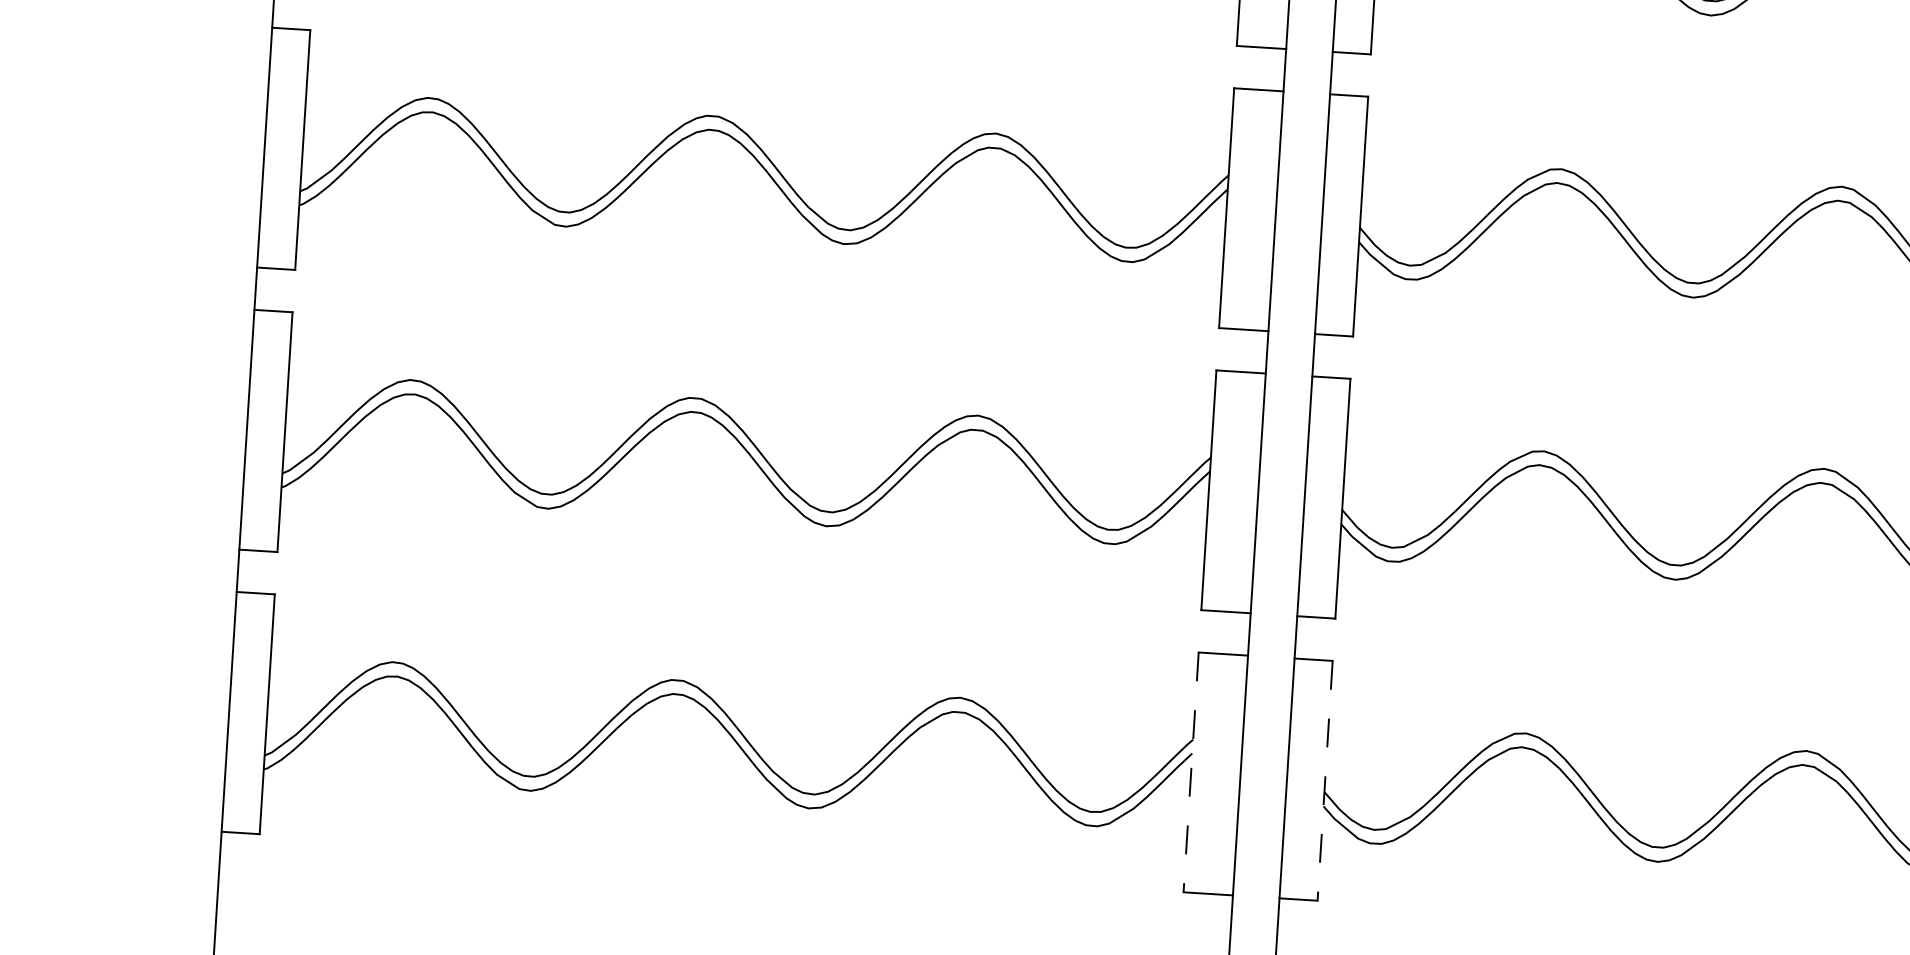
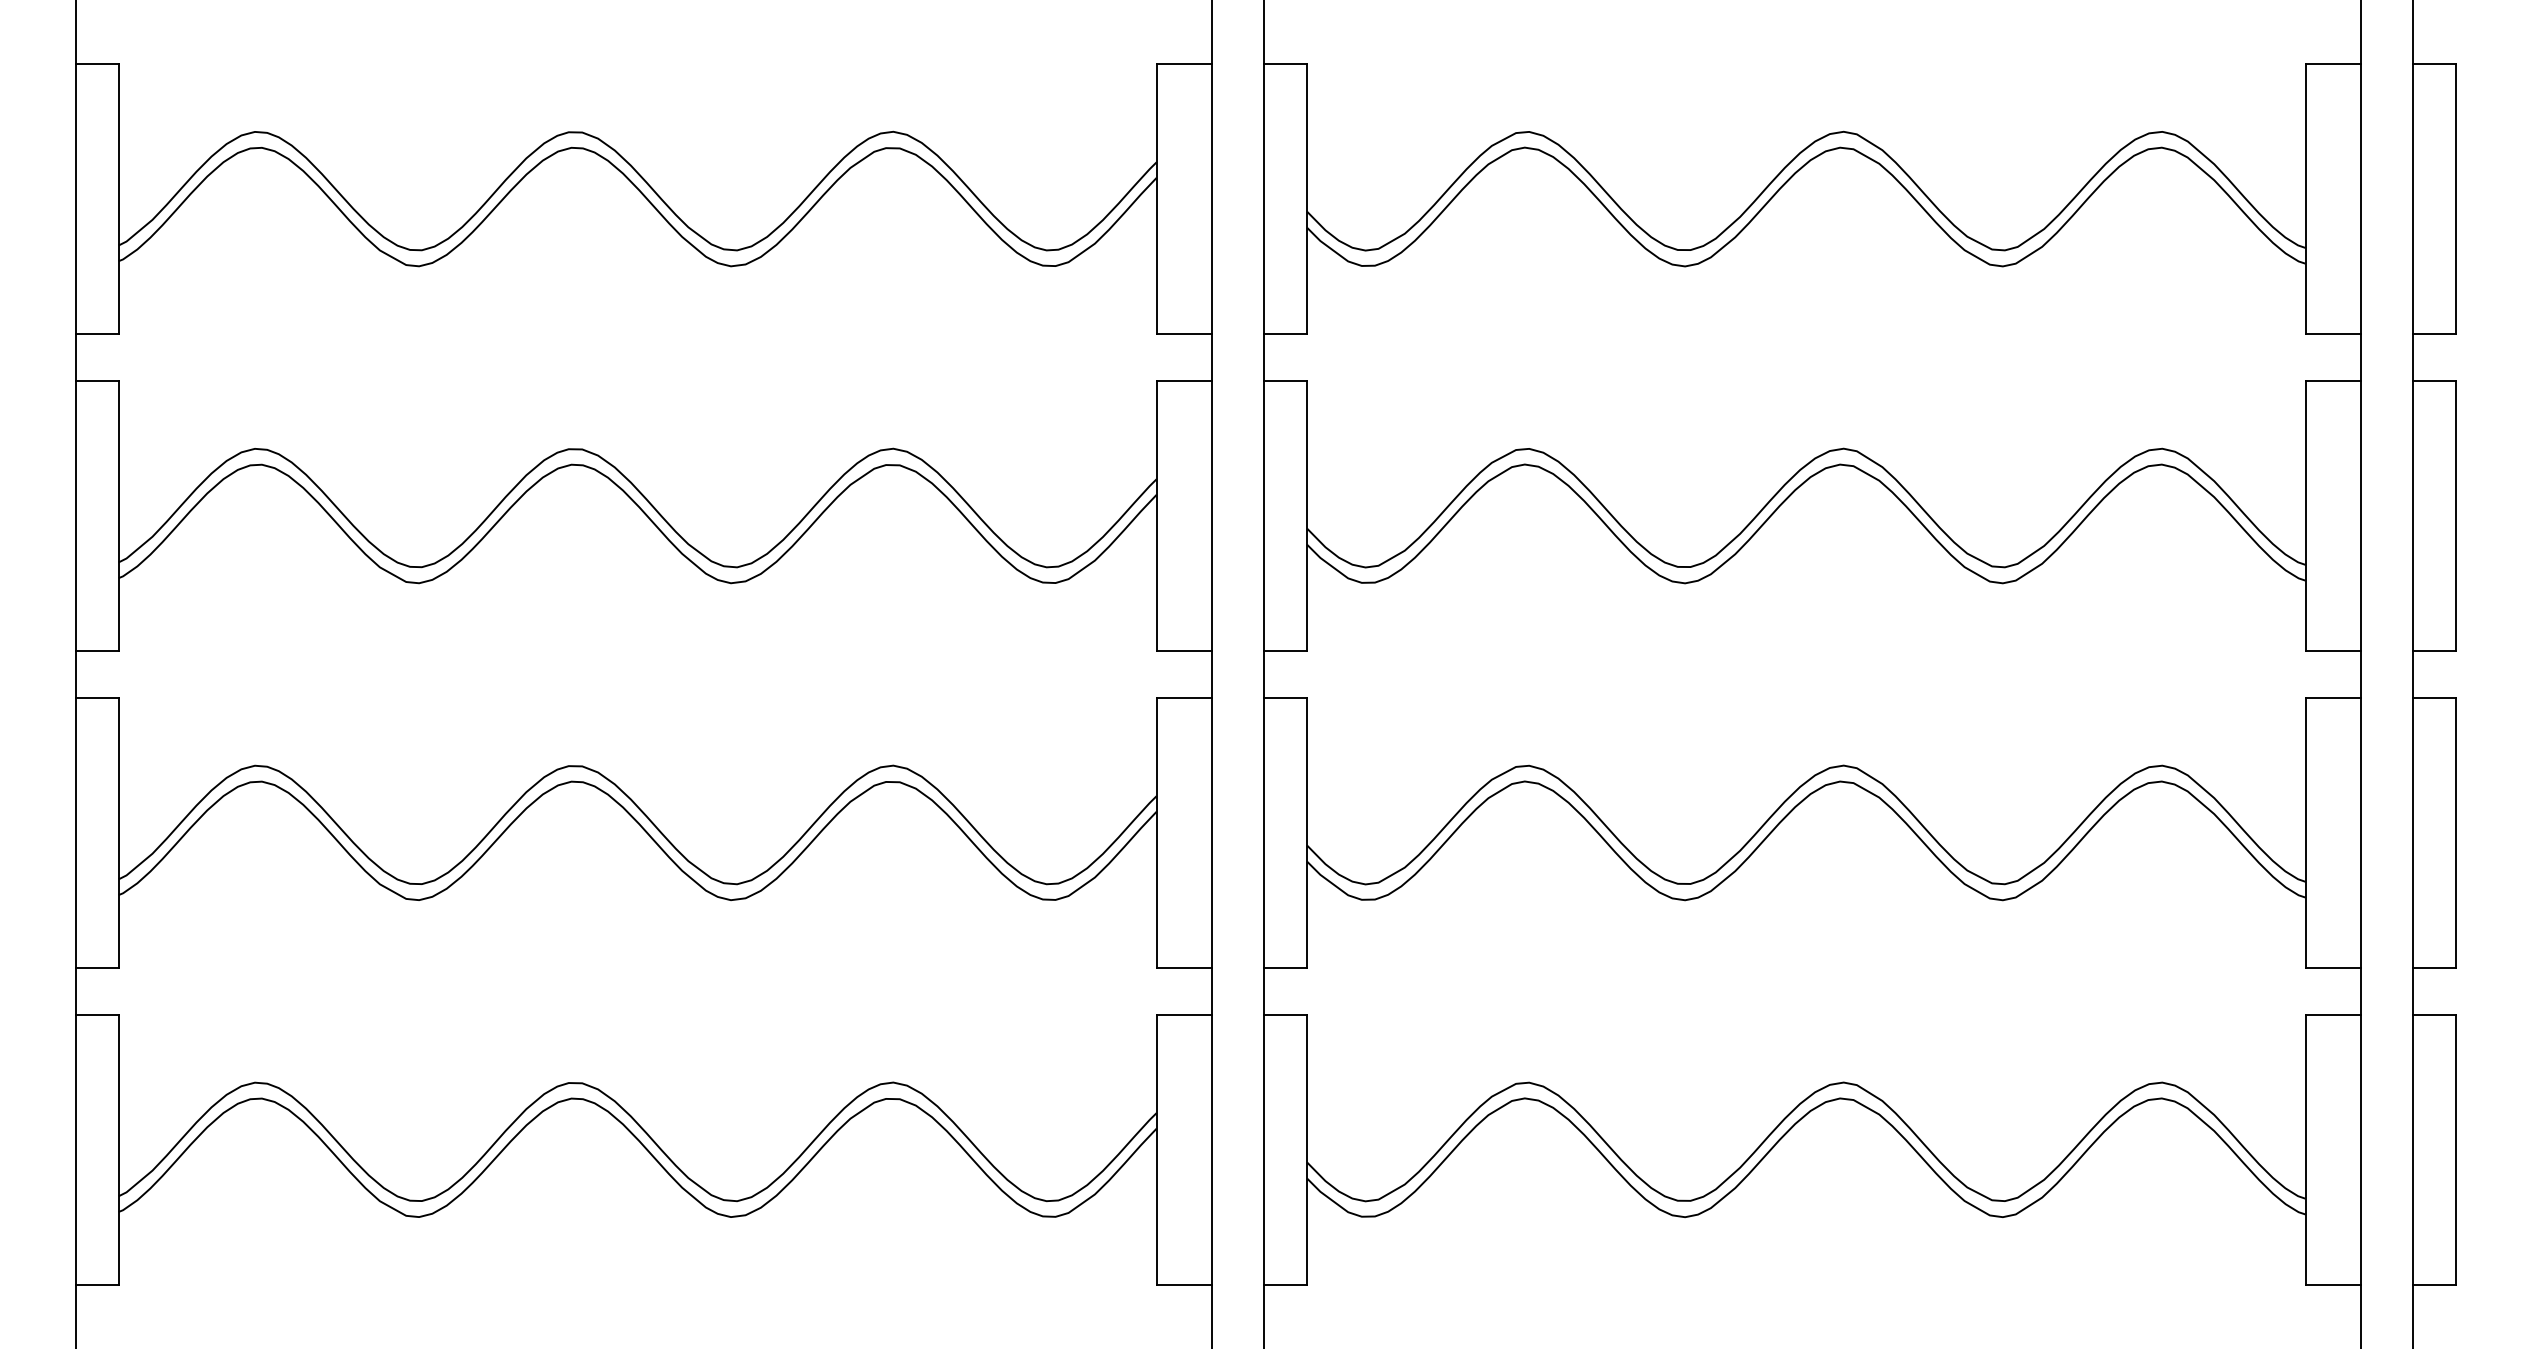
line: (1191, 772) -> (1156, 1149), dashed -> solid
line: (1325, 780) -> (1307, 1149), dashed -> solid

